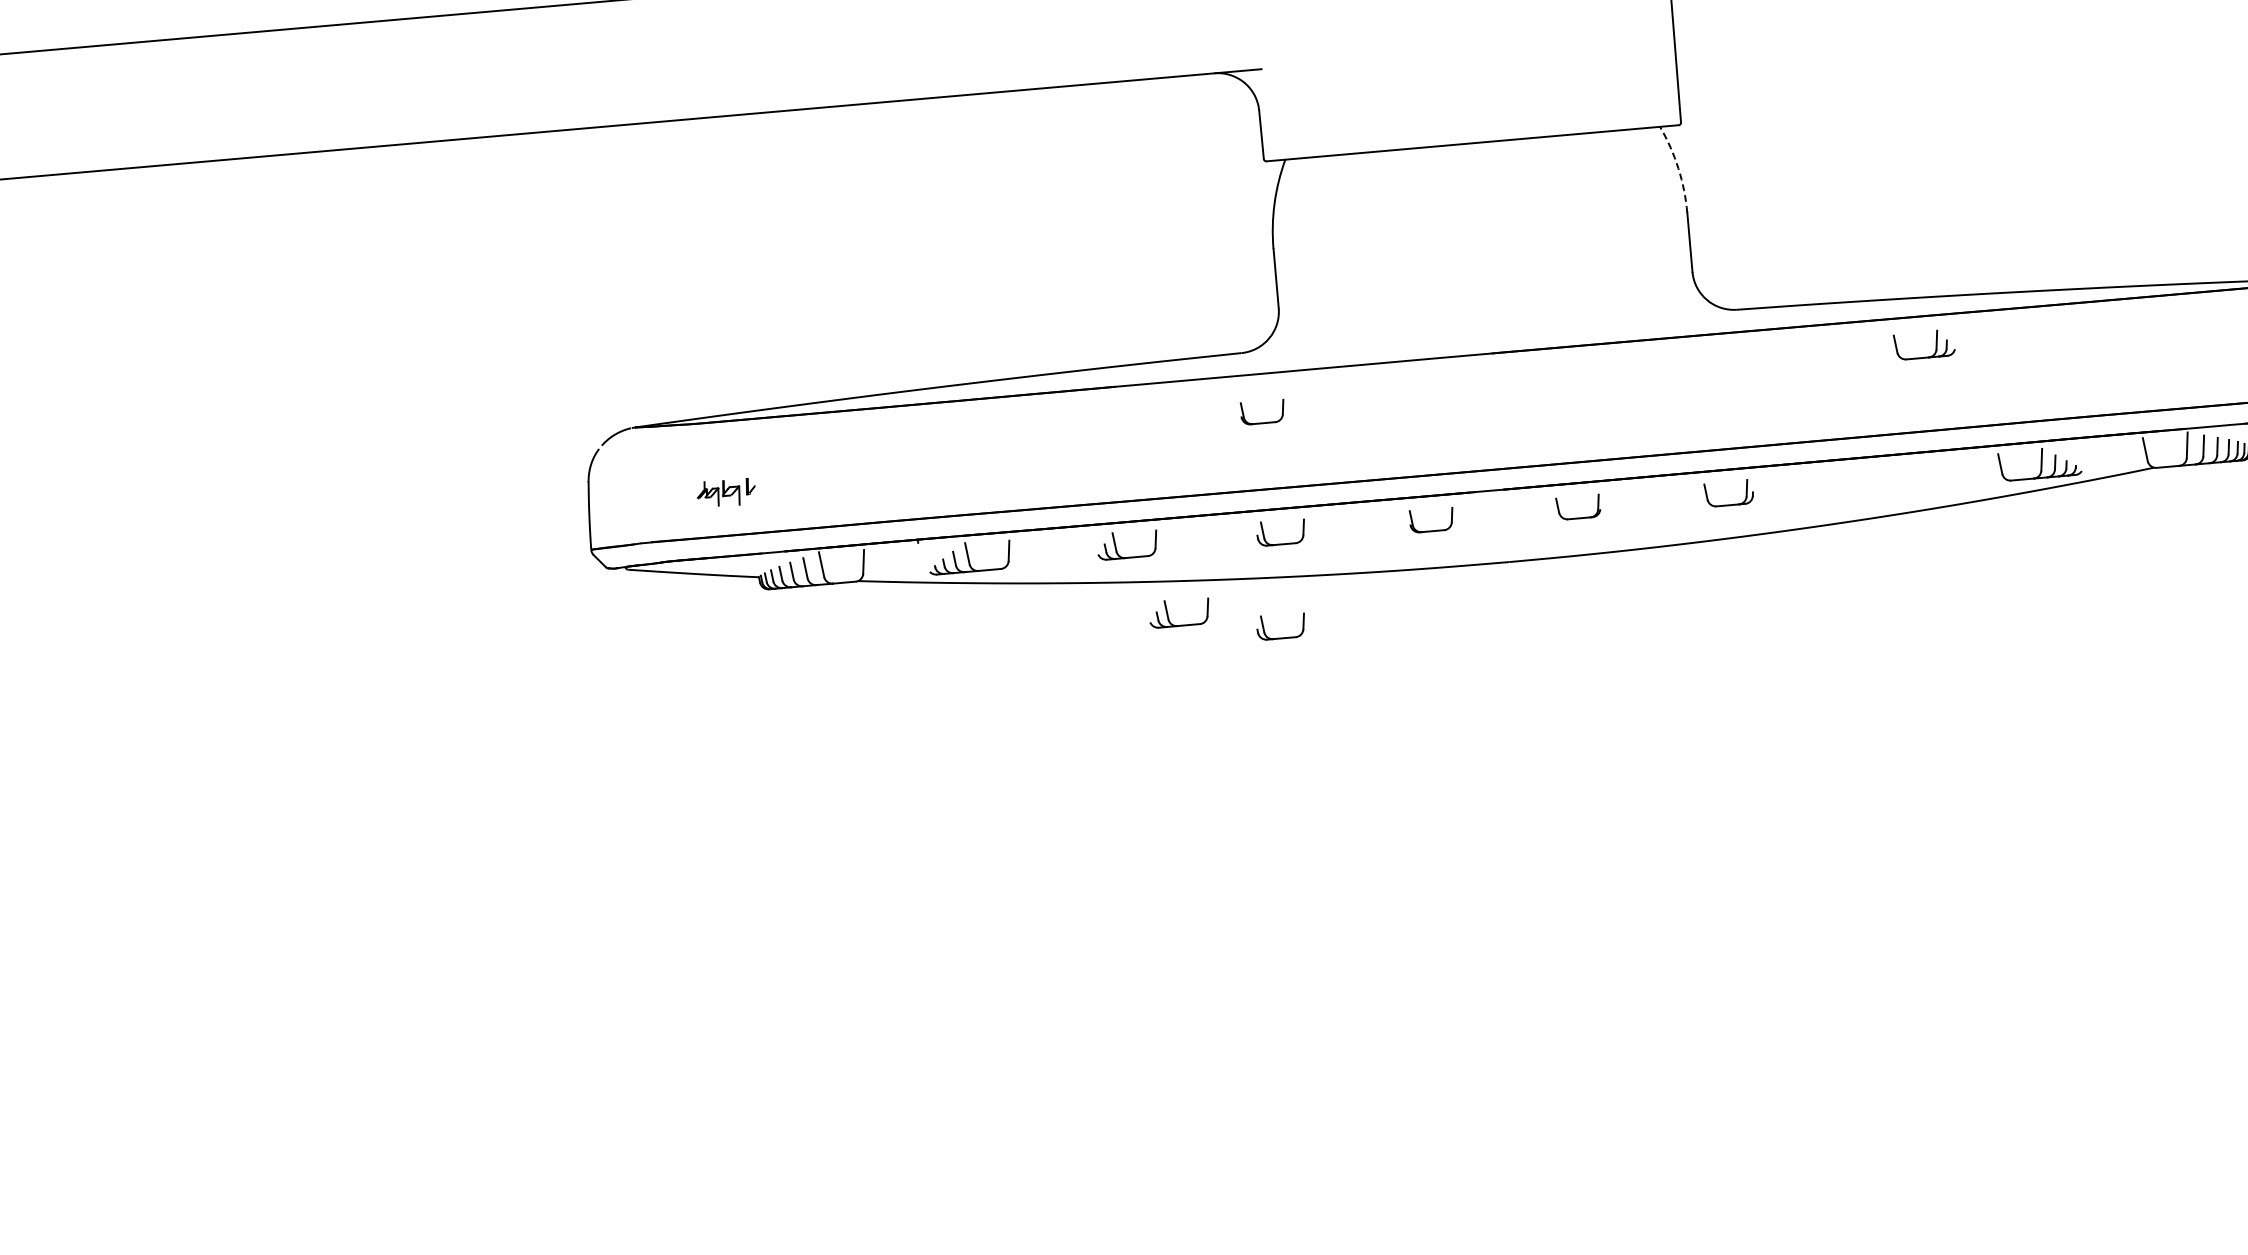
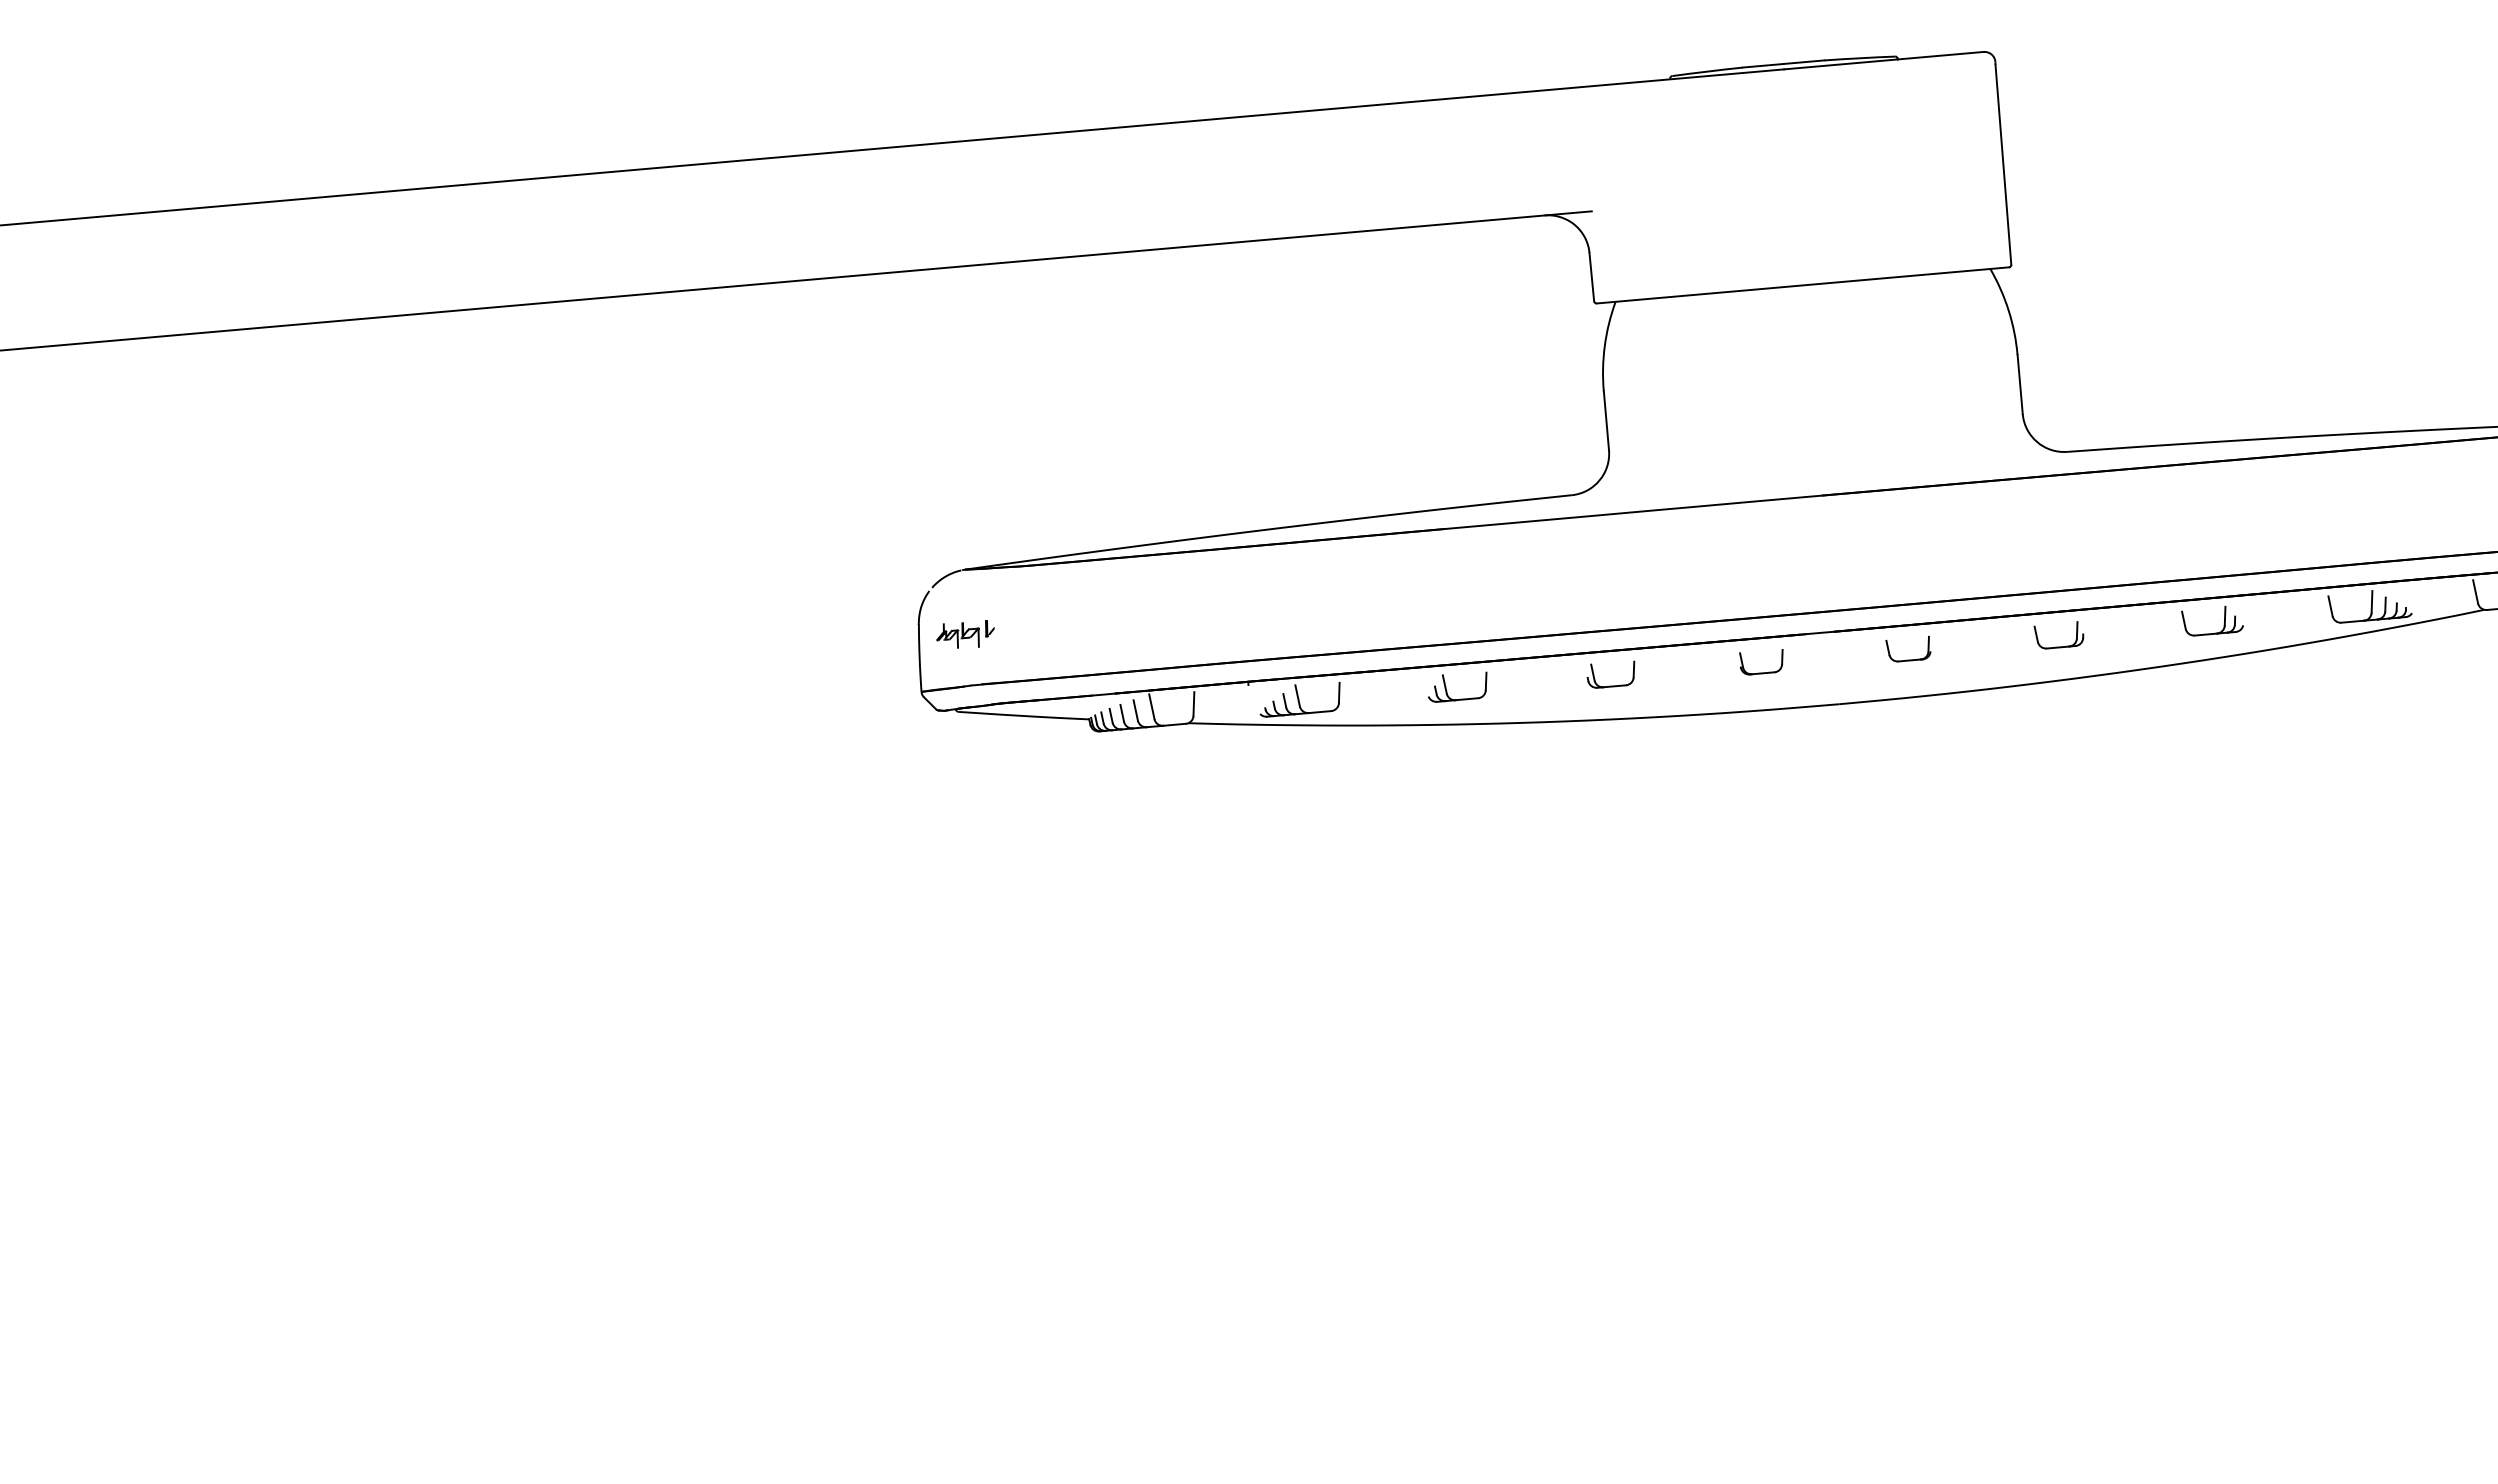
arc: (1678, 168) -> (2008, 310), dashed -> solid
part: (1935, 348) -> (2223, 624), moved
part: (1262, 422) -> (1592, 564), removed
part: (726, 492) -> (965, 634), moved
part: (1168, 612) -> (1498, 754), removed
part: (1280, 637) -> (1610, 779), removed

